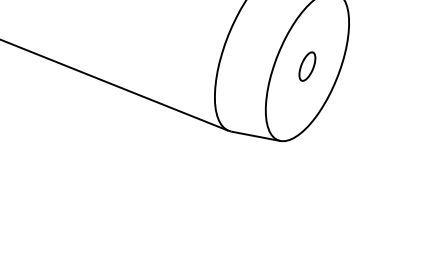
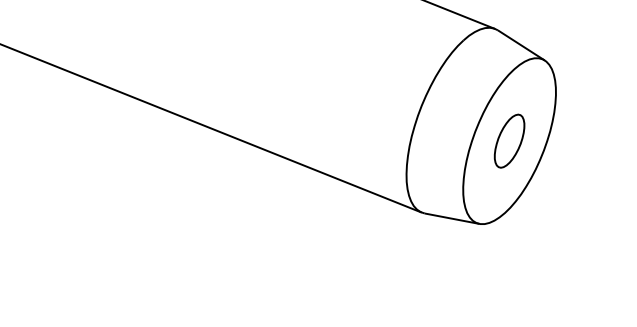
part: (307, 66) -> (509, 140), size x1.67

